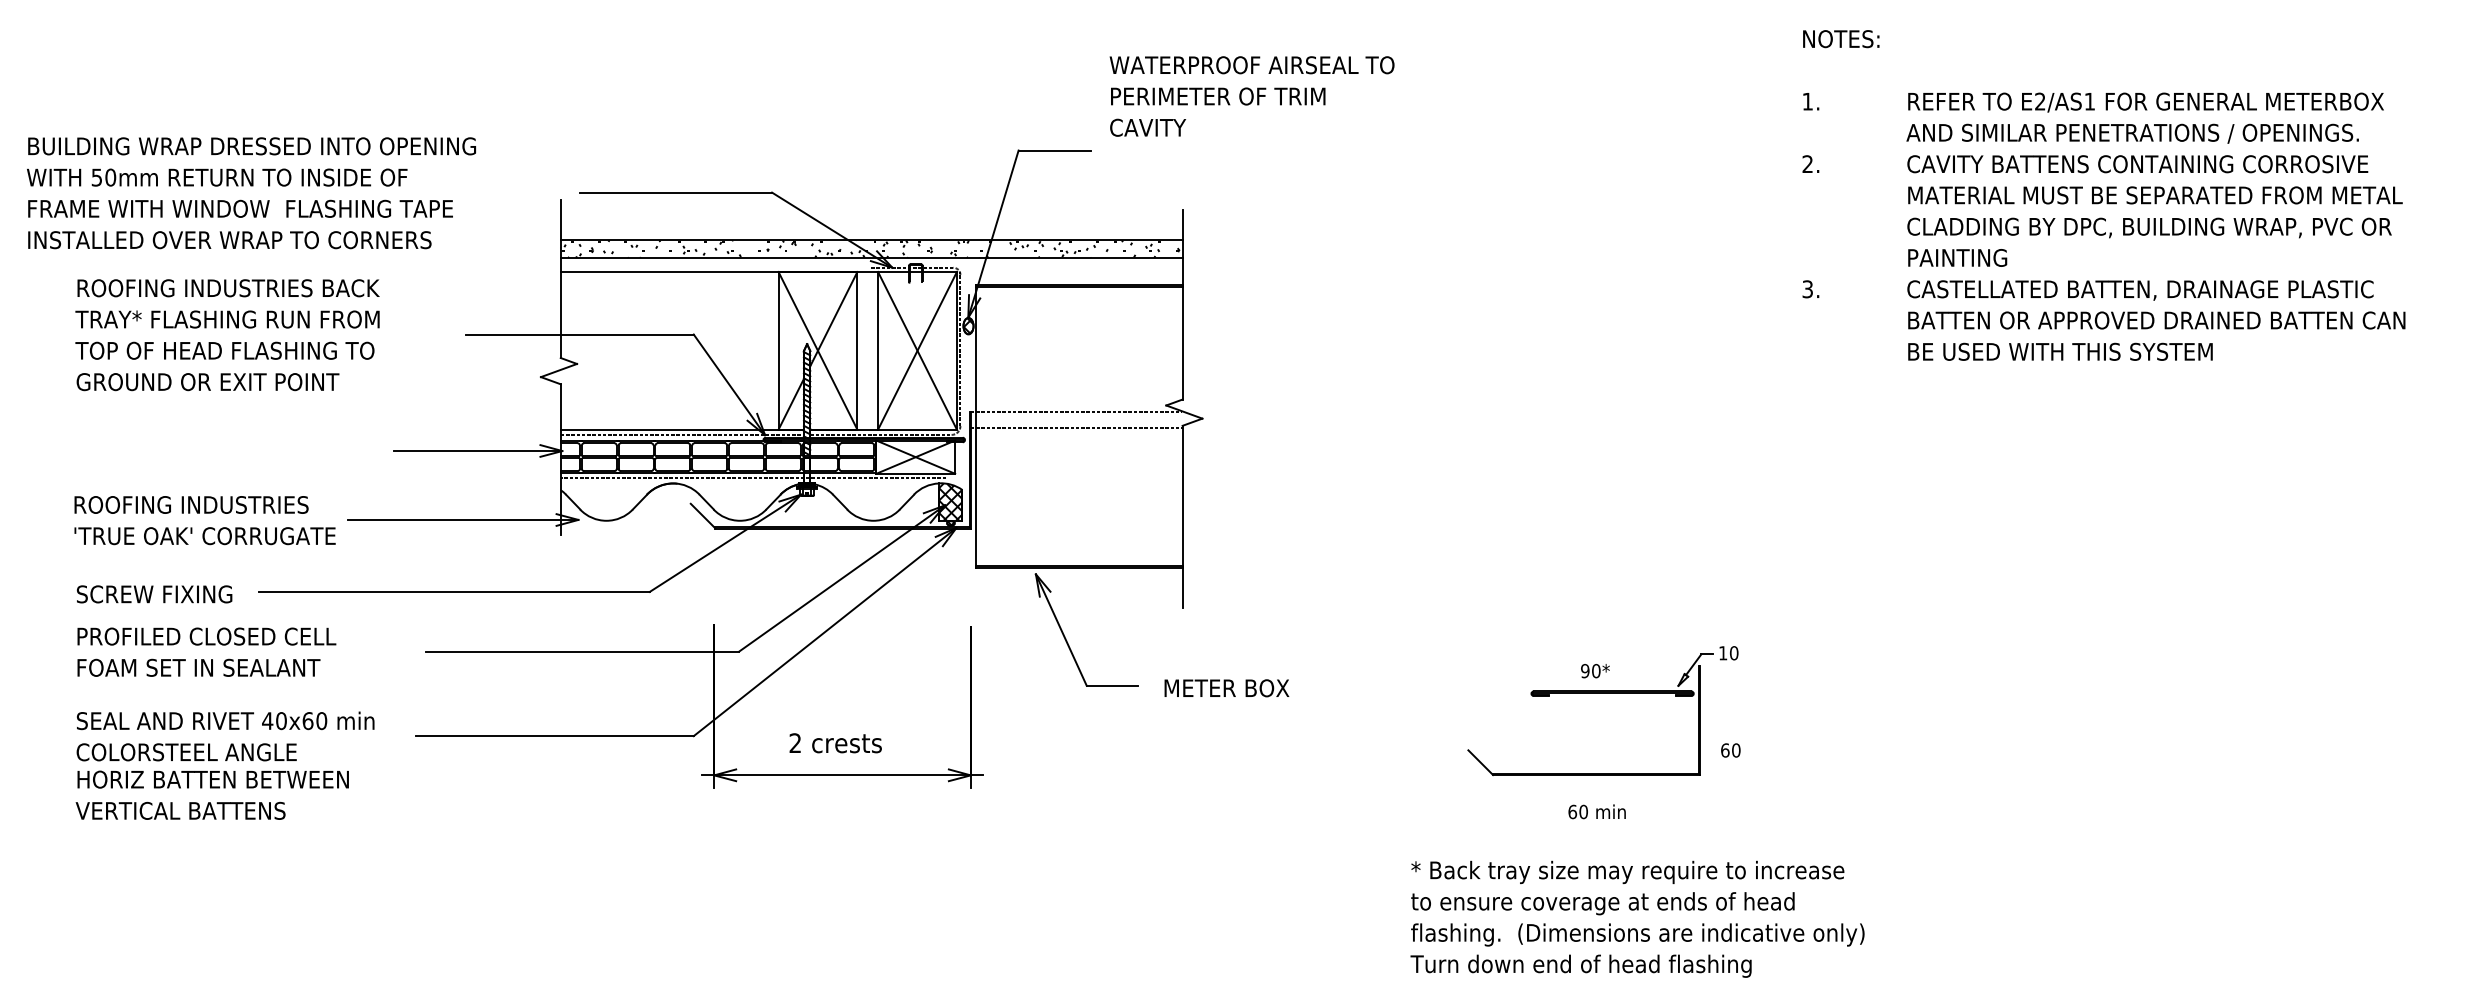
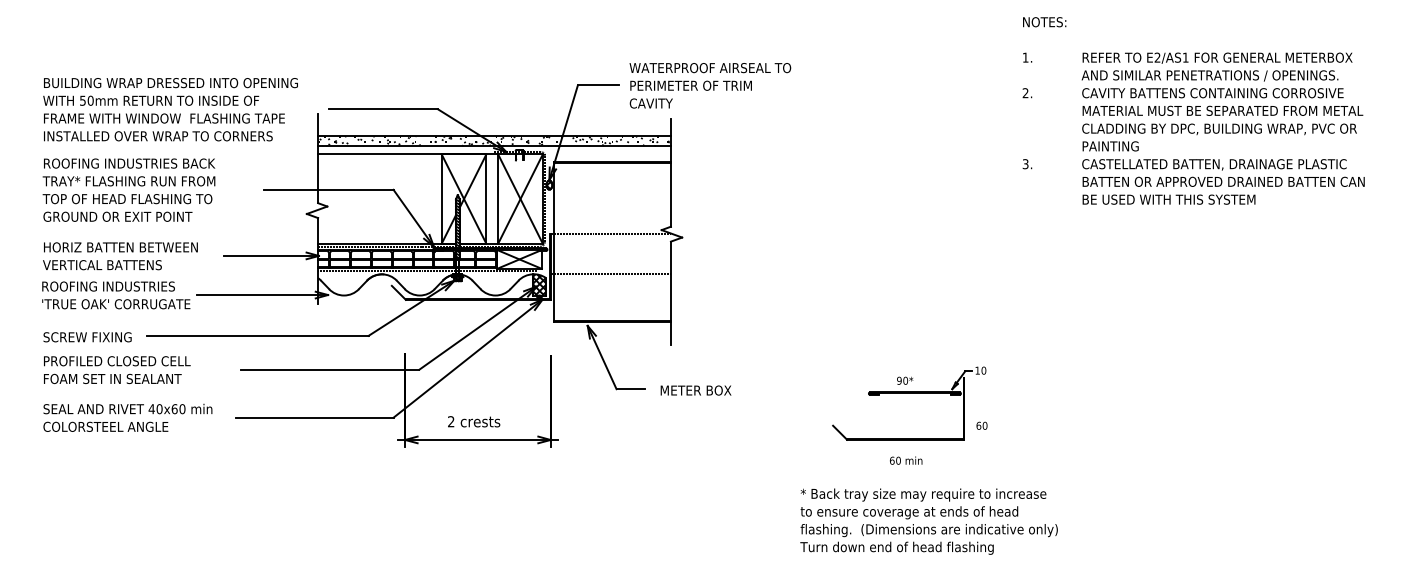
text: (1252, 96) -> (710, 85), moved
text: (251, 192) -> (170, 109), moved
line: (1076, 427) -> (610, 273), moved
text: (212, 795) -> (120, 256), moved

